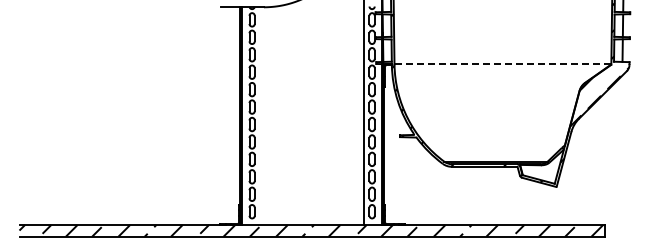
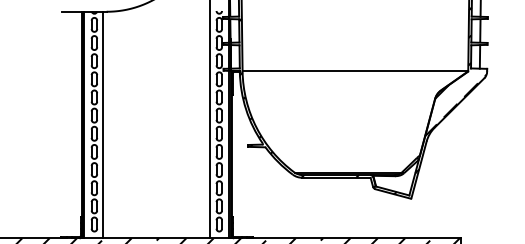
line: (503, 64) -> (356, 71), dashed -> solid
line: (260, 116) -> (103, 125), added

